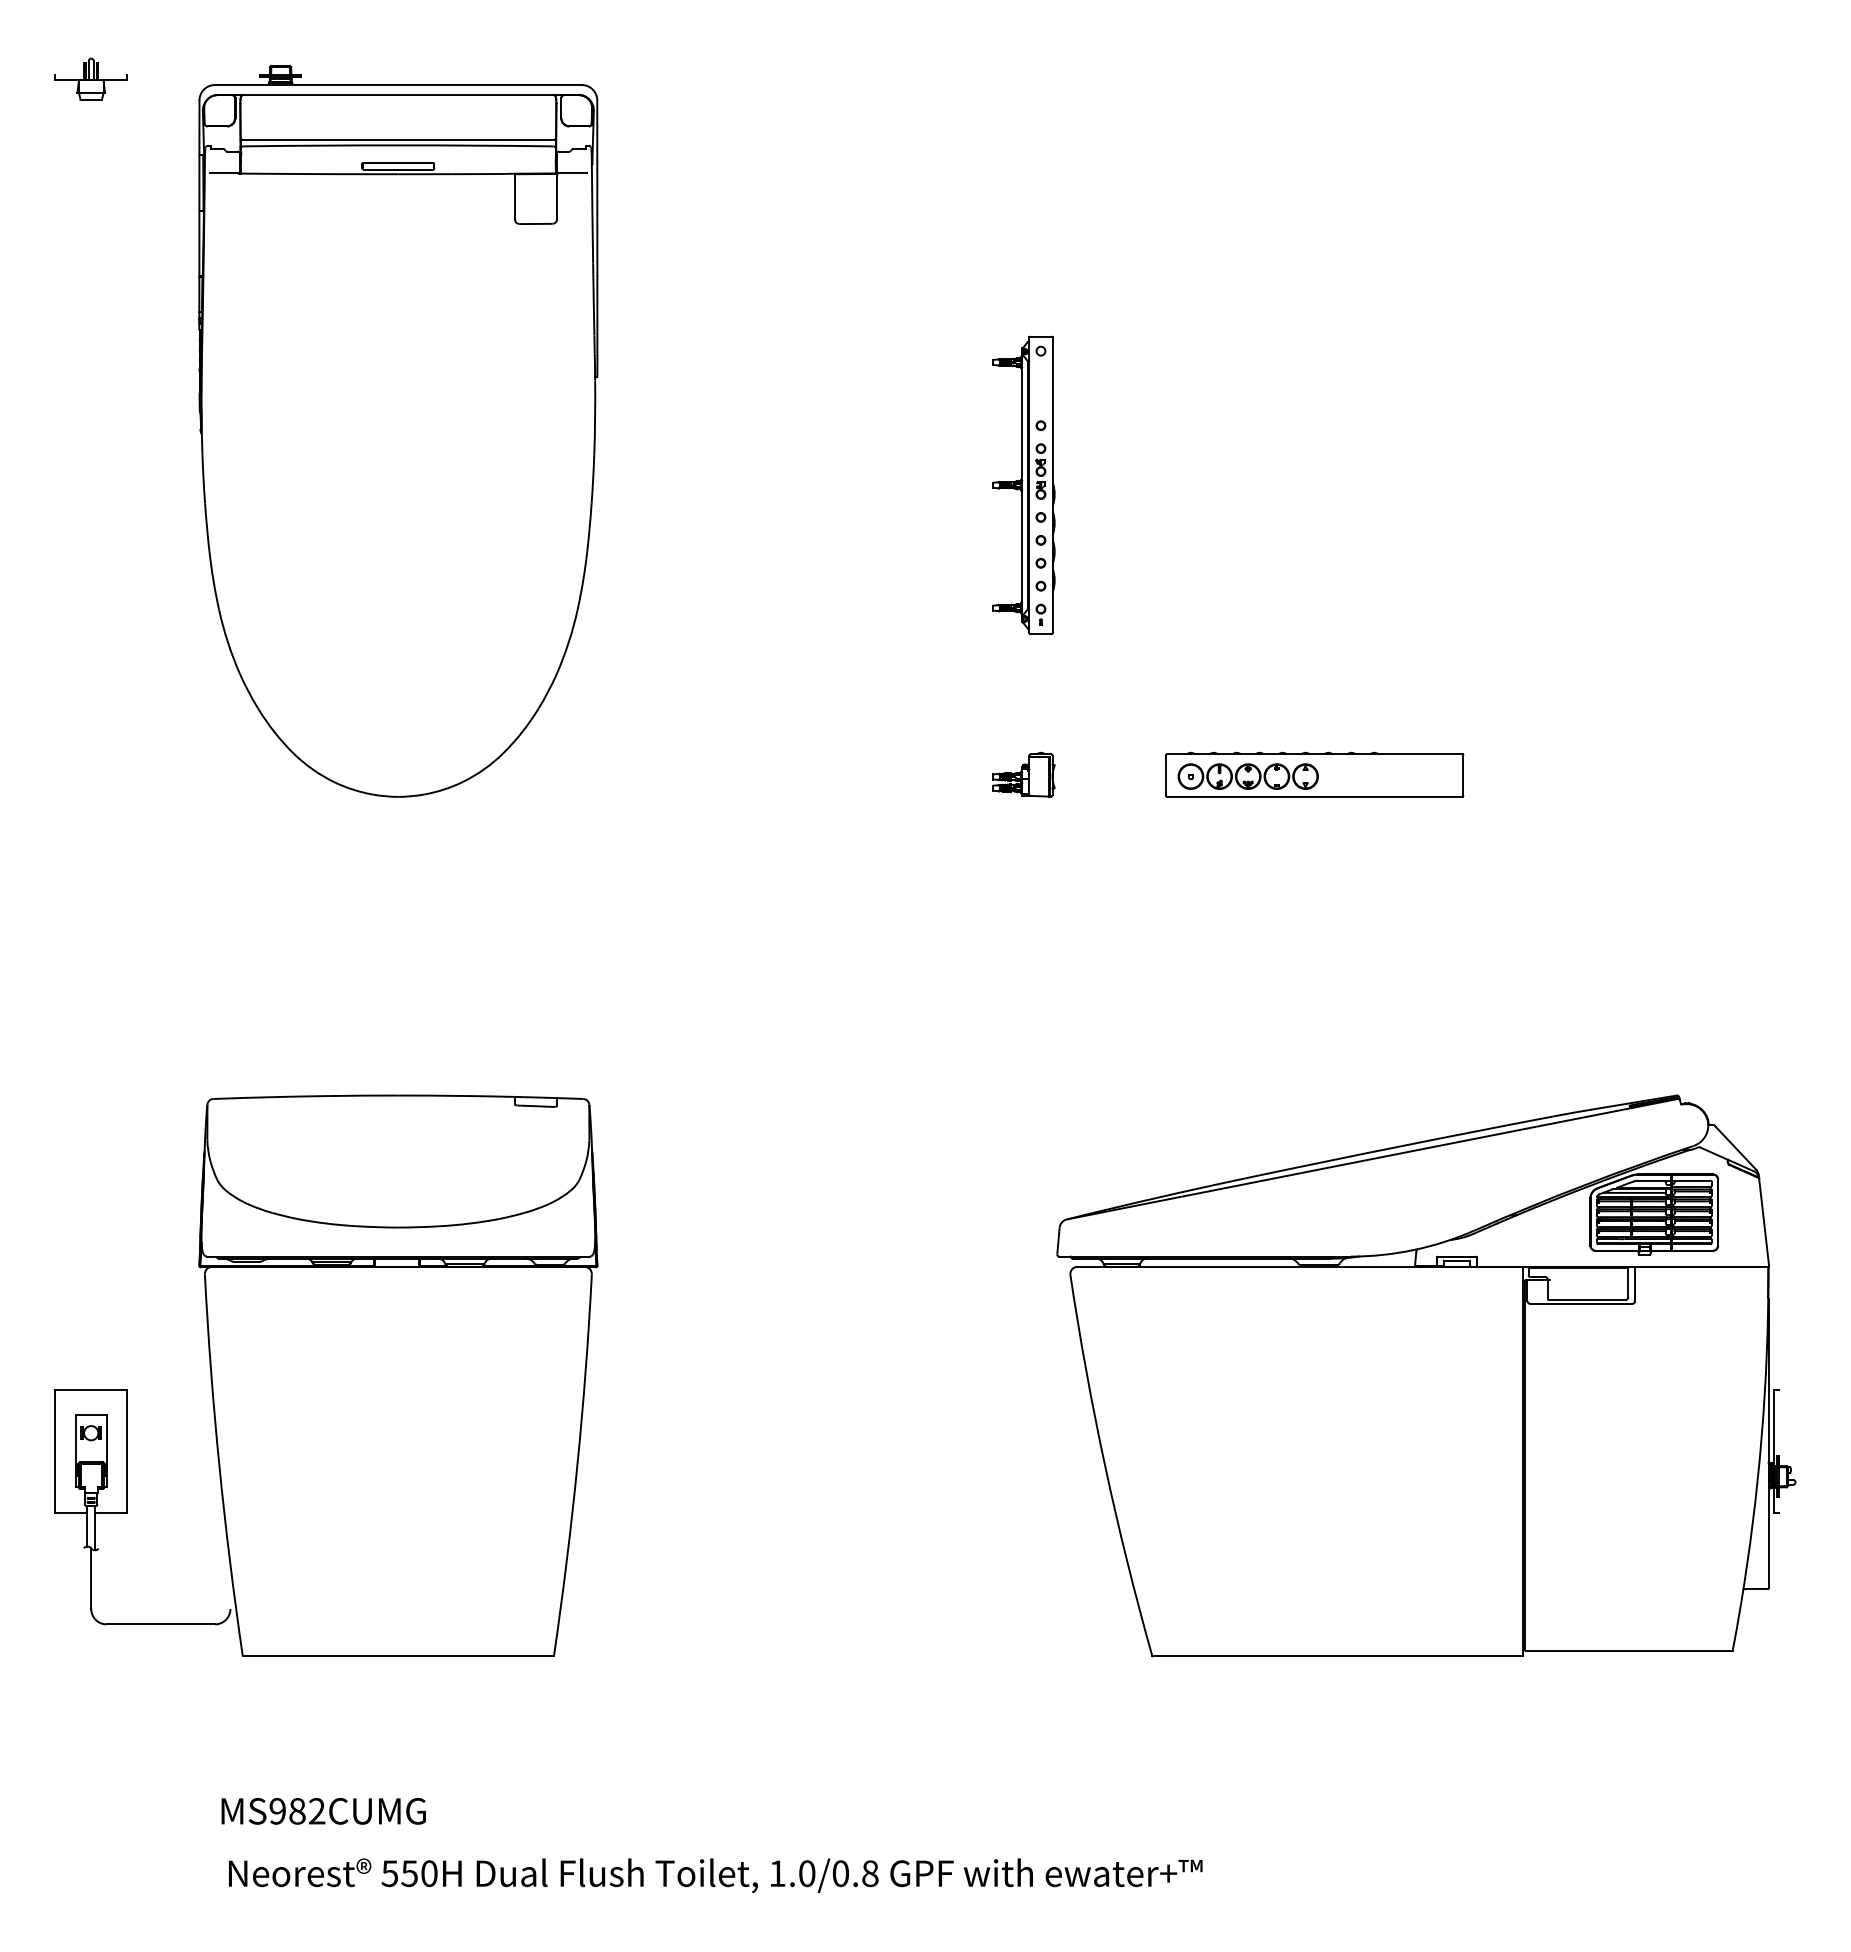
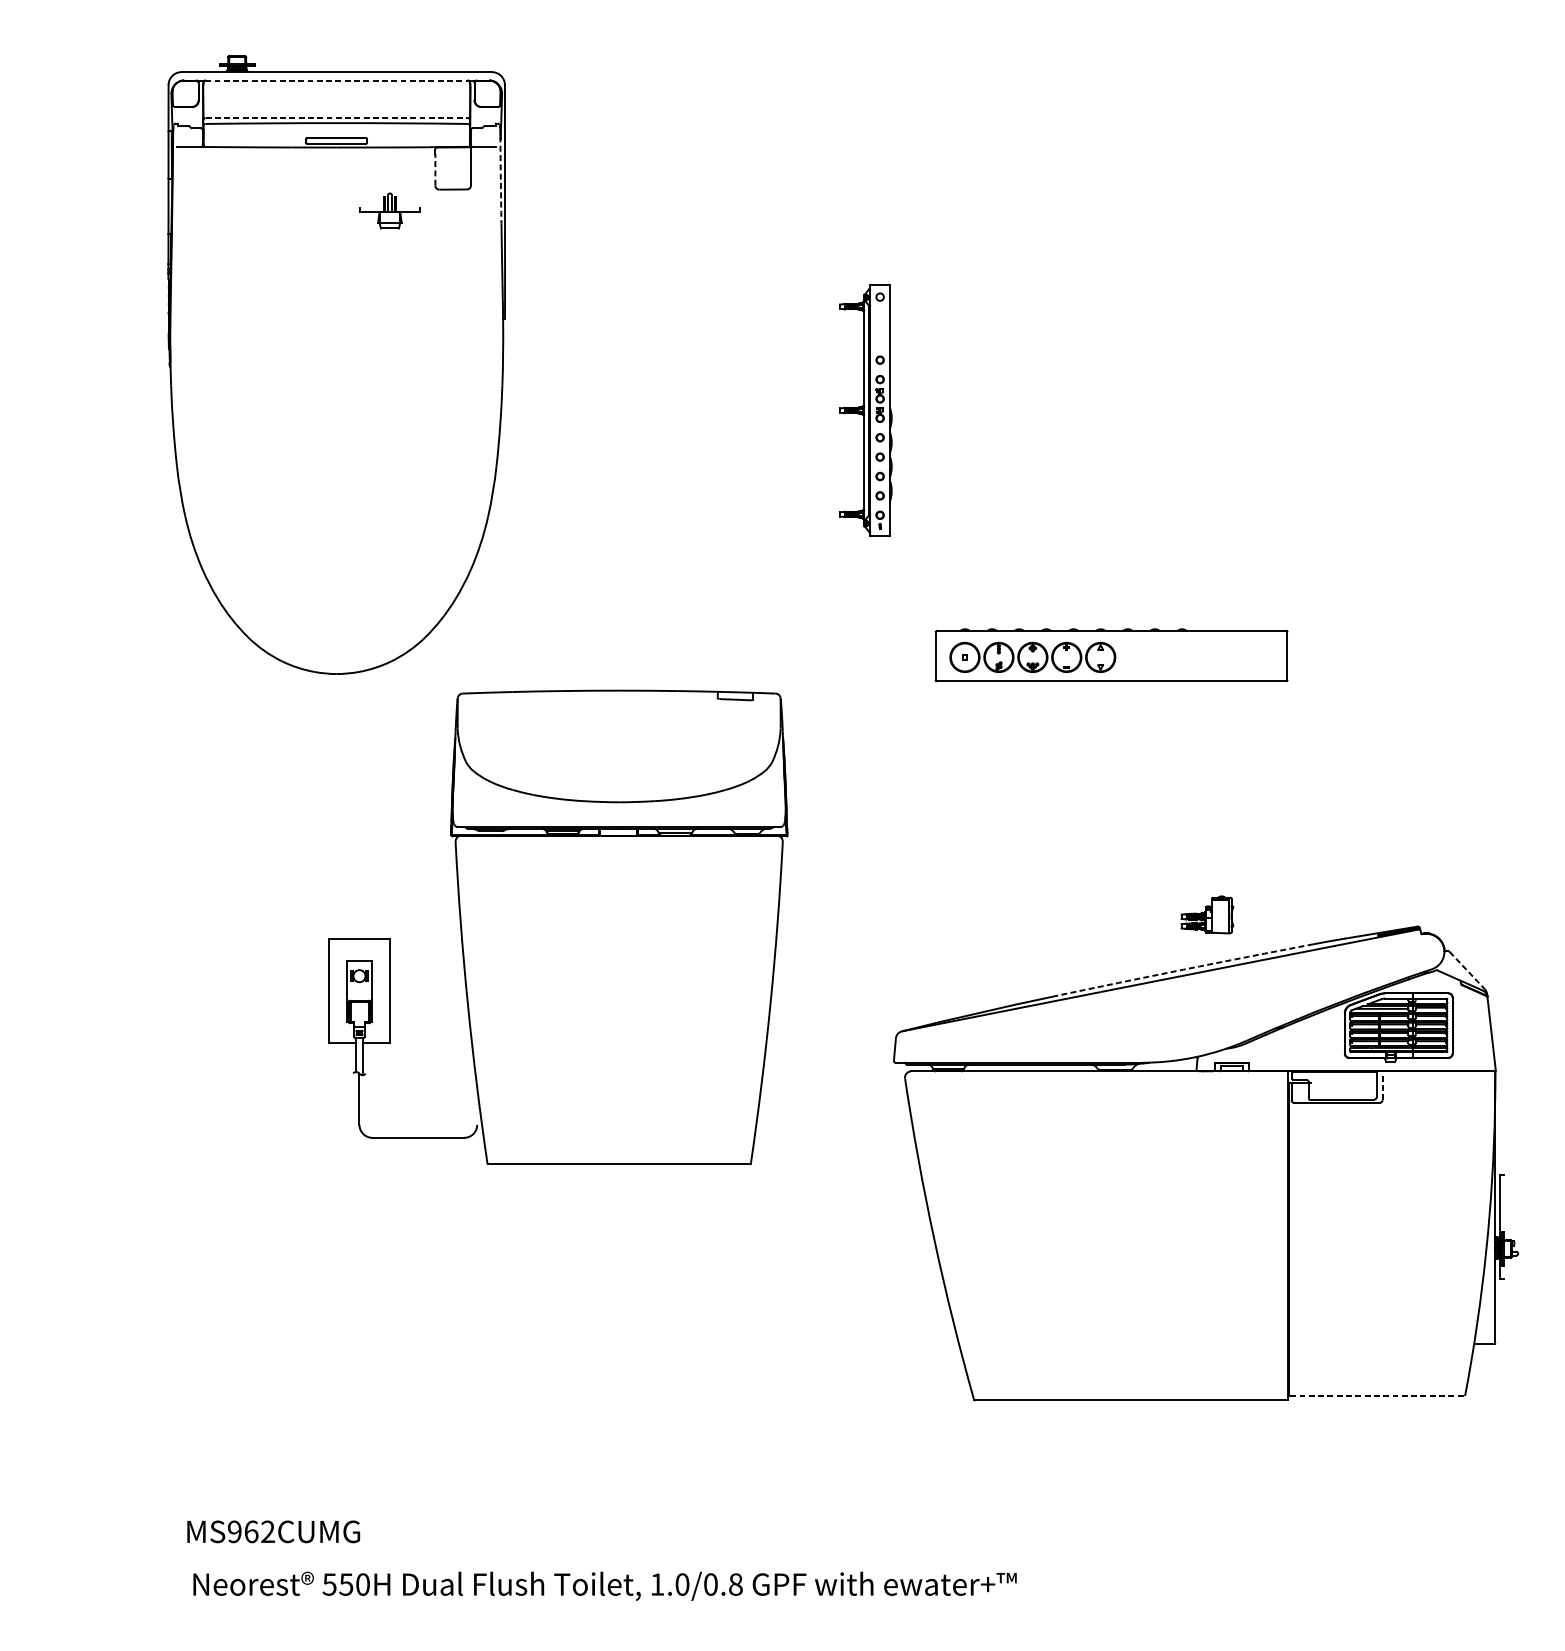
part: (90, 78) -> (389, 210), moved
line: (398, 95) -> (336, 80), solid -> dashed
line: (398, 139) -> (336, 118), solid -> dashed
line: (514, 200) -> (434, 169), solid -> dashed
arc: (592, 212) -> (500, 179), solid -> dashed
part: (1023, 774) -> (1206, 914), moved
part: (1314, 774) -> (1111, 655), size x1.4
arc: (1399, 1146) -> (1183, 969), solid -> dashed
line: (1735, 1148) -> (1467, 971), solid -> dashed
line: (1635, 1283) -> (1382, 1085), solid -> dashed
part: (326, 1375) -> (558, 927), moved
line: (1629, 1650) -> (1377, 1395), solid -> dashed
text: (297, 1811) -> (251, 1531), MS982CUMG -> MS962CUMG

